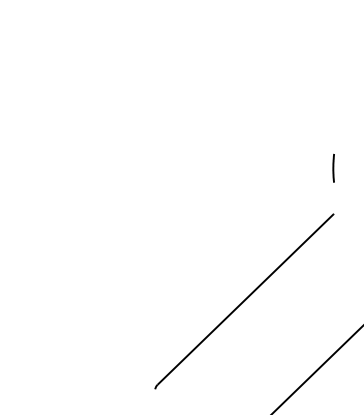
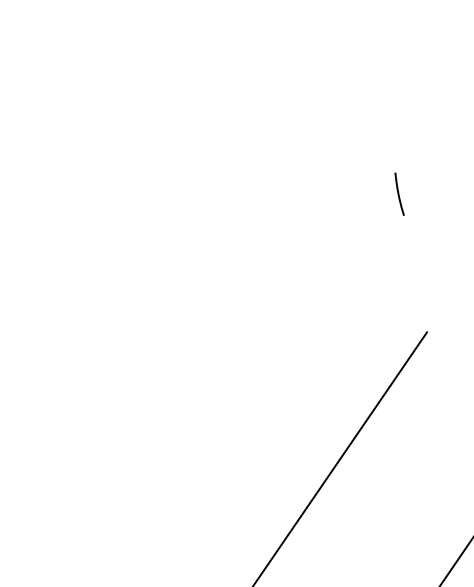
line: (333, 167) -> (398, 193), moved

